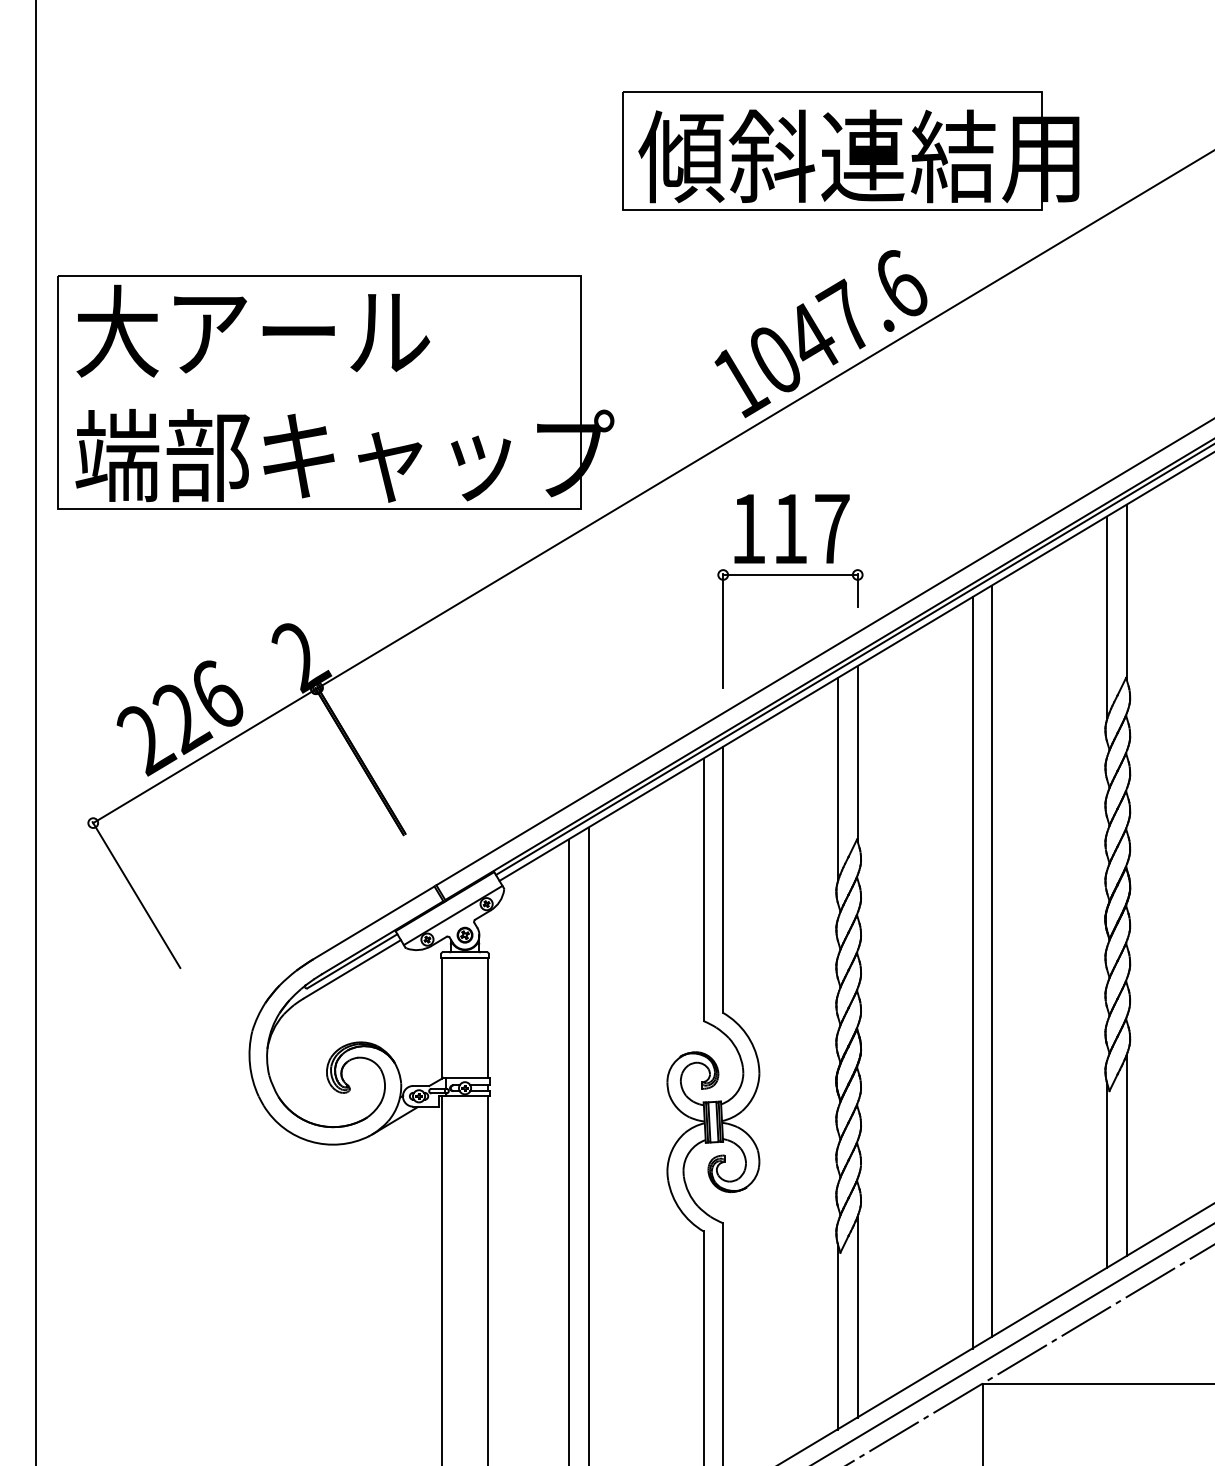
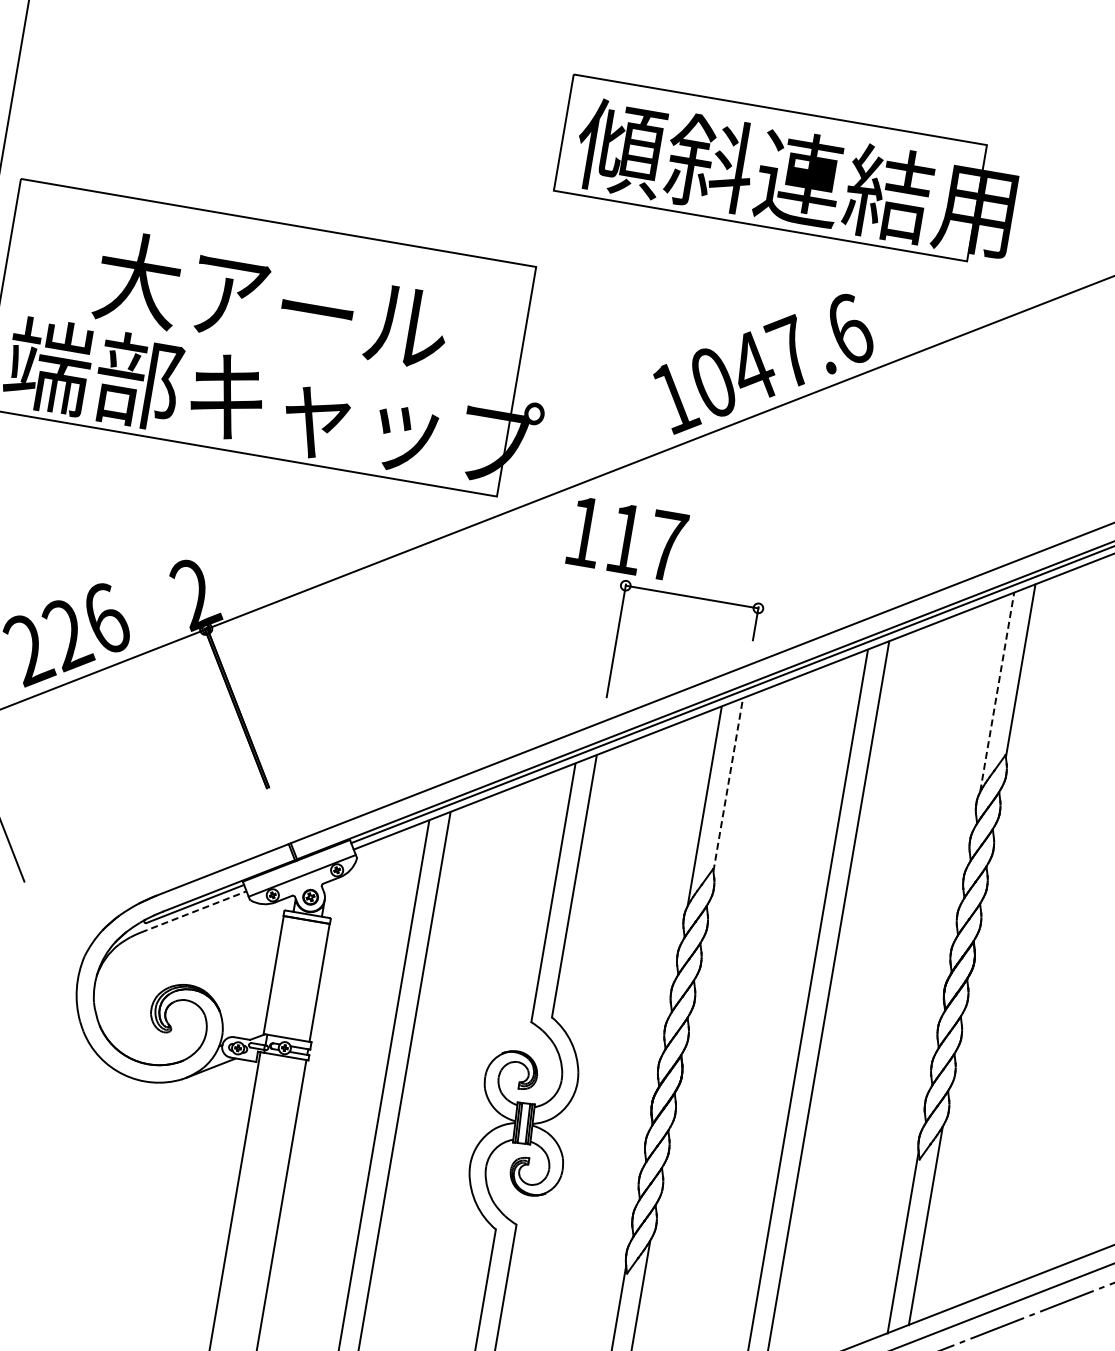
part: (850, 150) -> (788, 170), moved
text: (253, 330) -> (272, 301), moved
text: (791, 528) -> (627, 538), moved
line: (1107, 617) -> (997, 692), solid -> dashed
line: (857, 754) -> (727, 785), solid -> dashed
line: (352, 969) -> (193, 912), solid -> dashed

